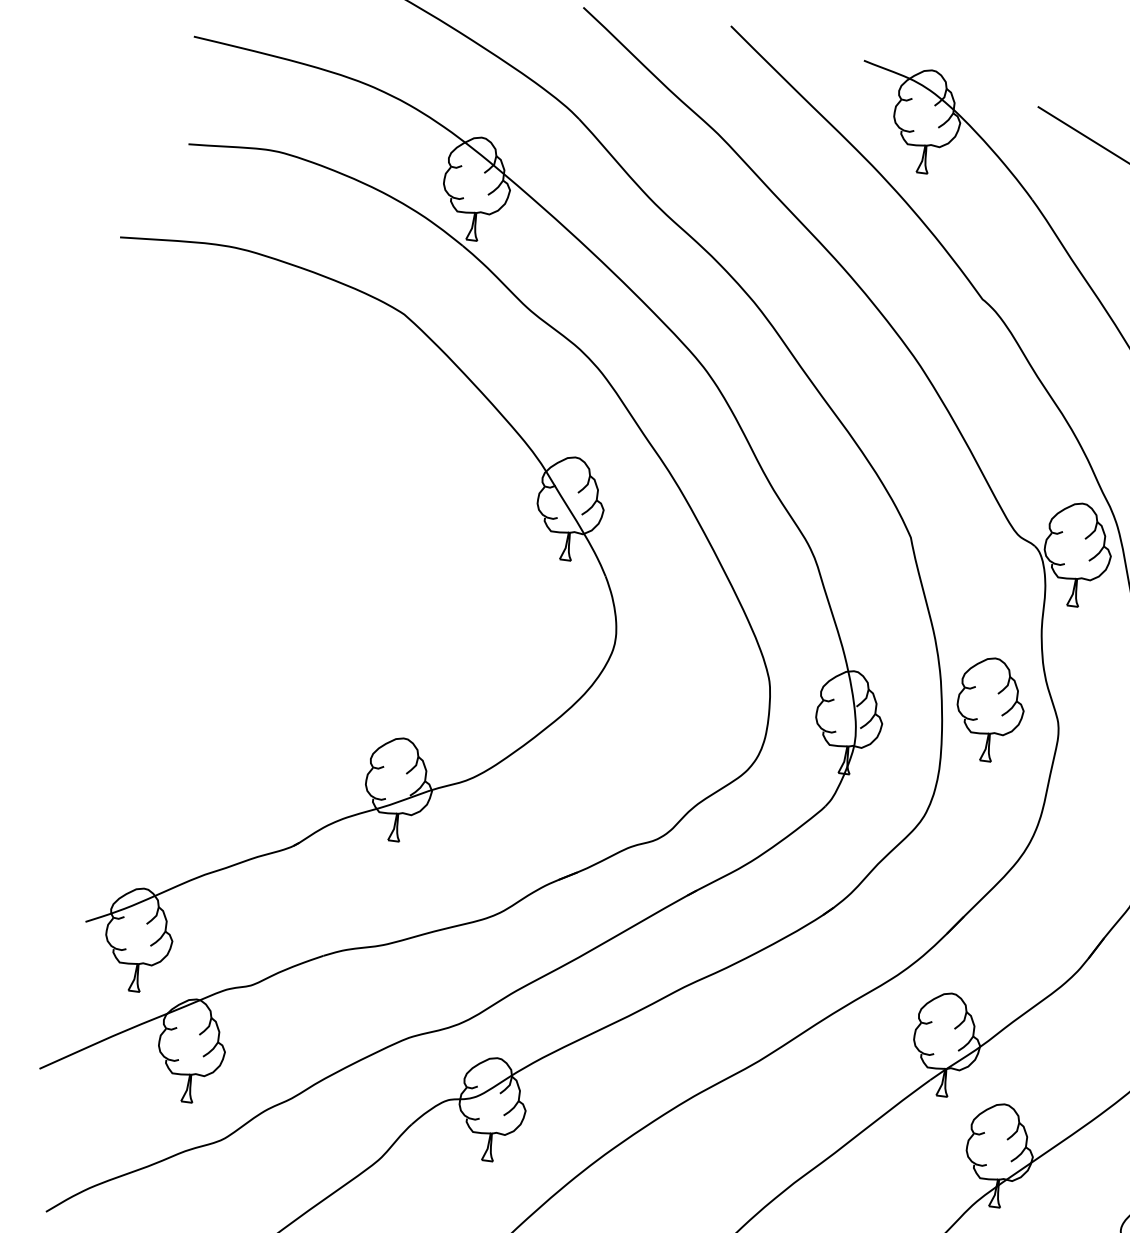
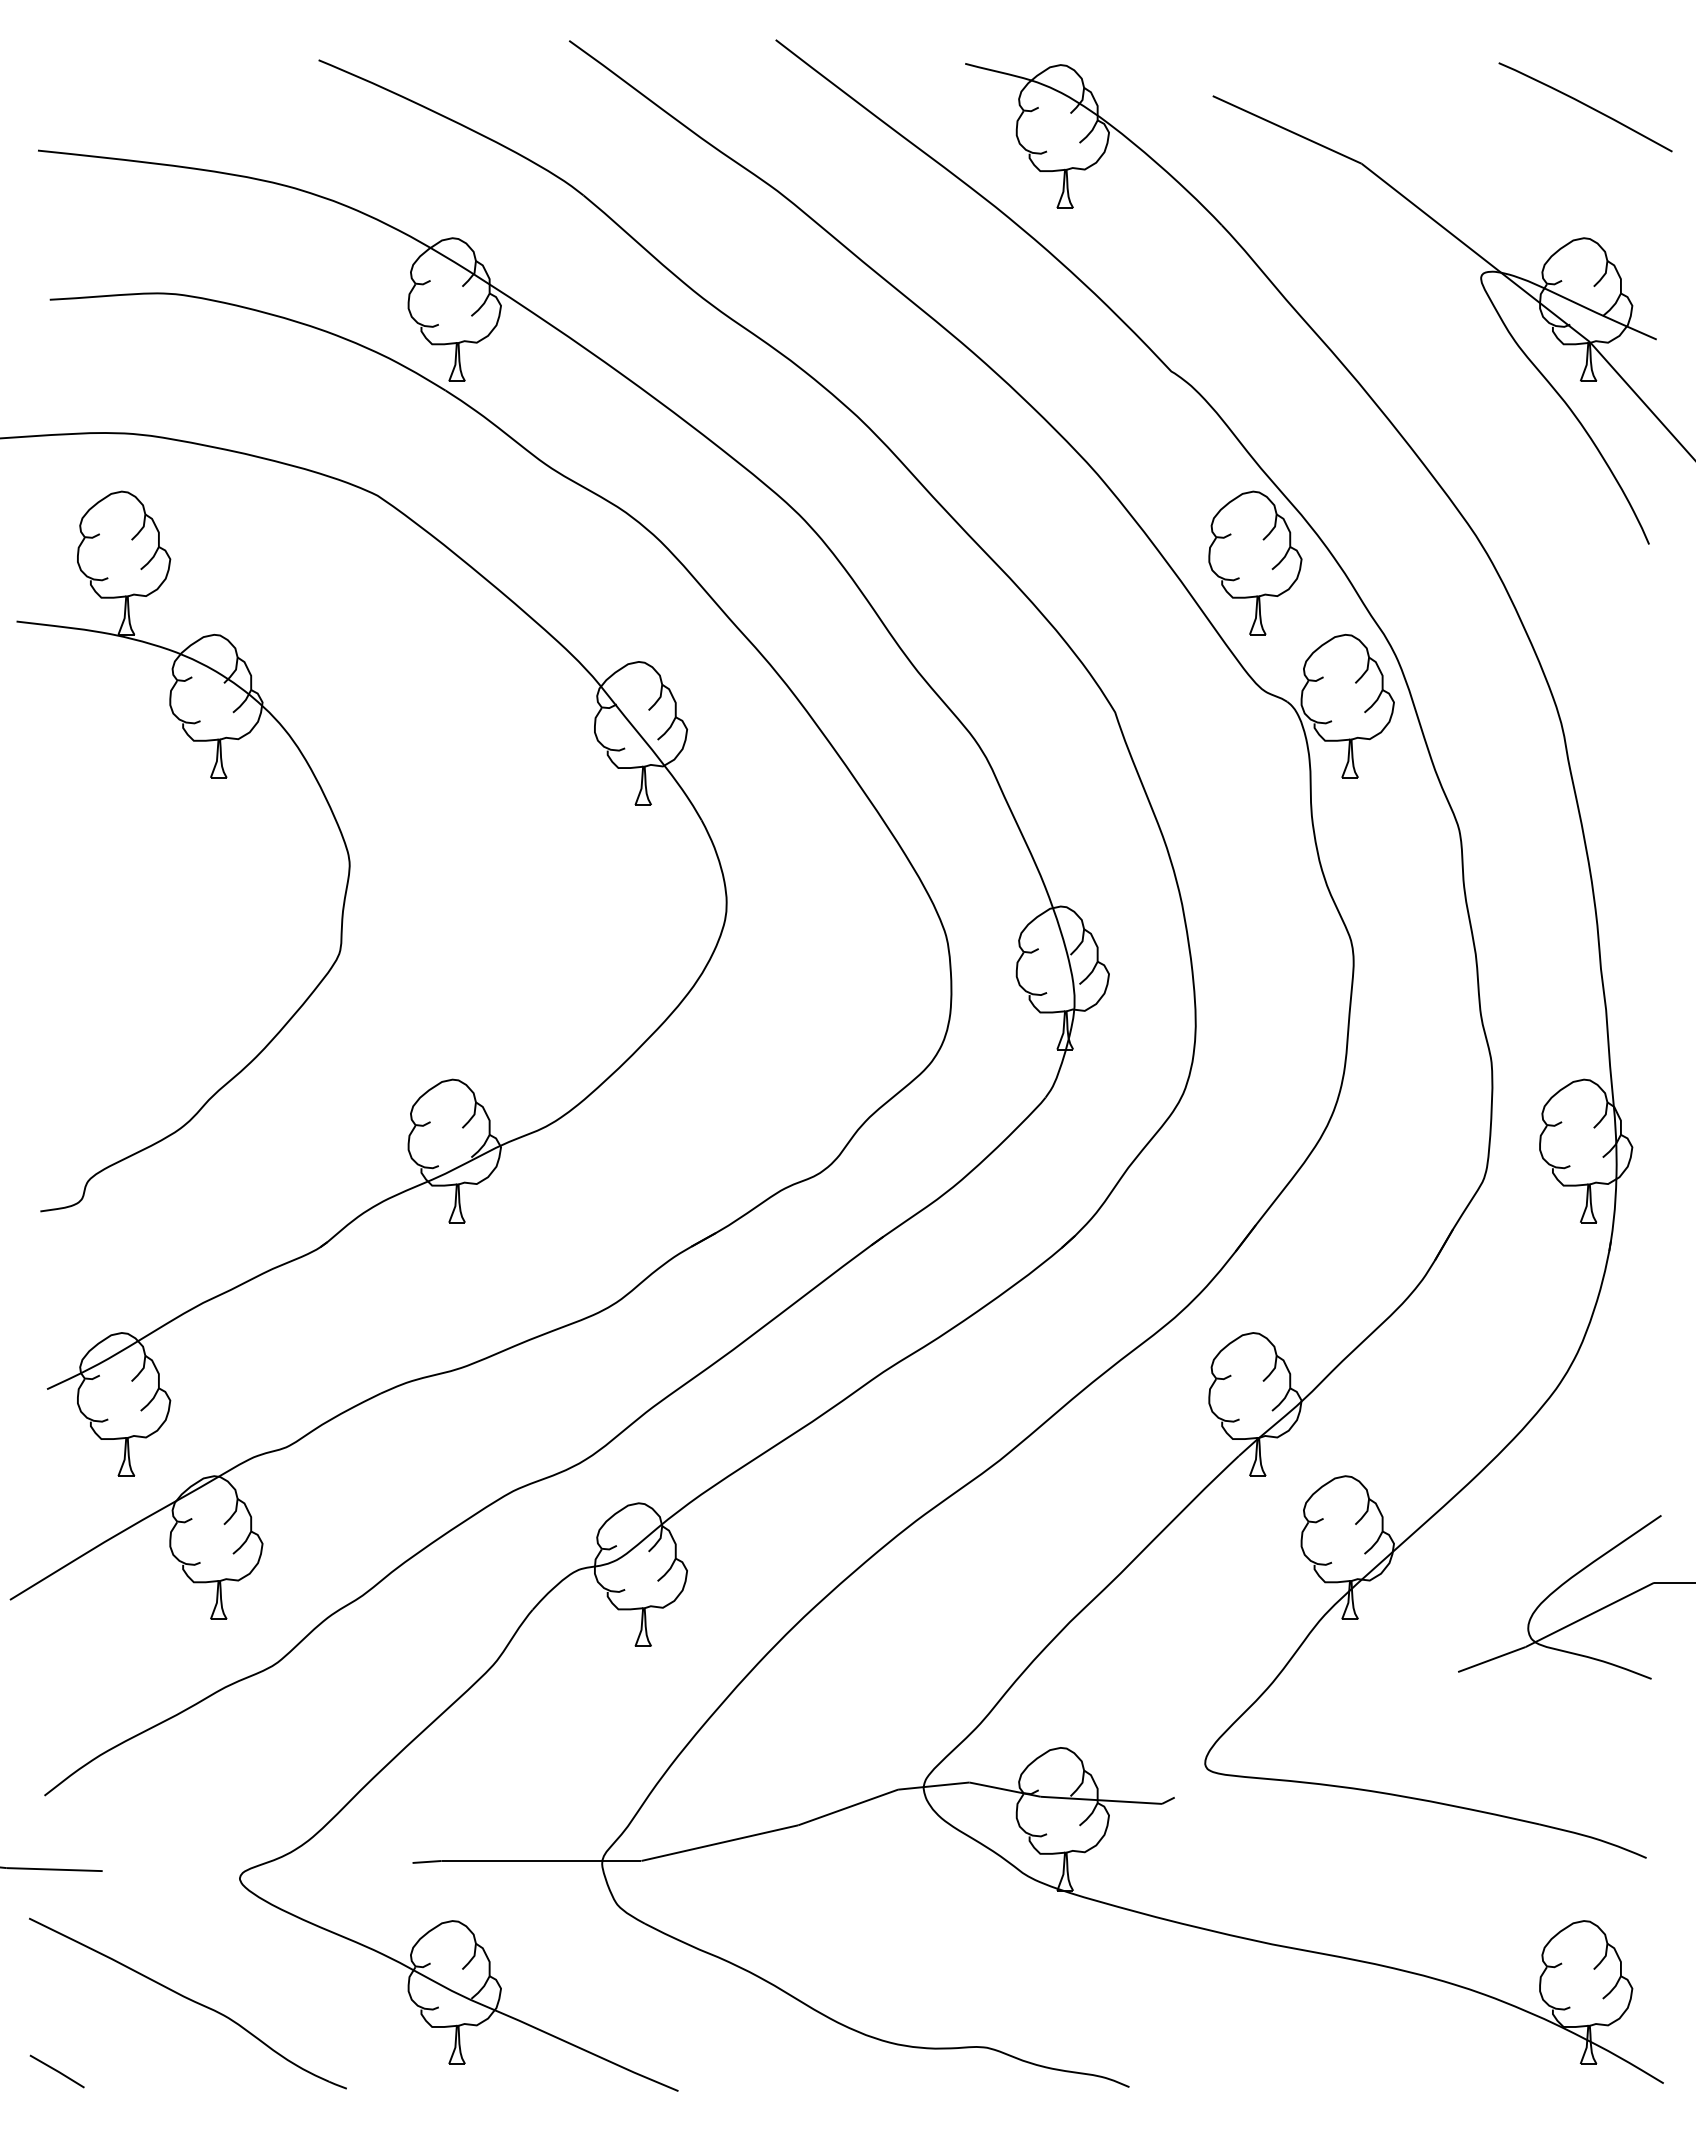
part: (259, 501) -> (211, 778), added
part: (990, 709) -> (1255, 562), moved

